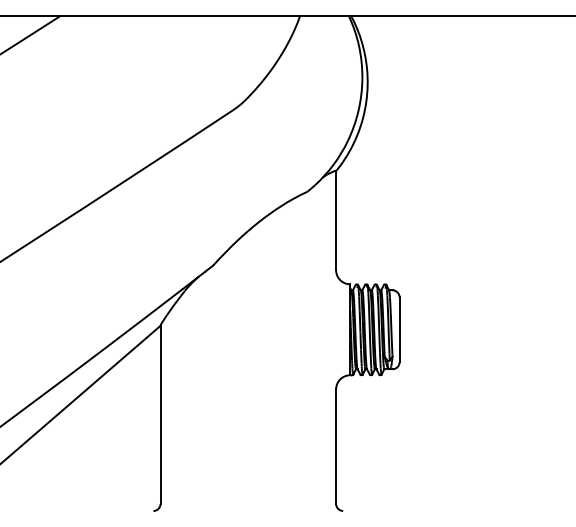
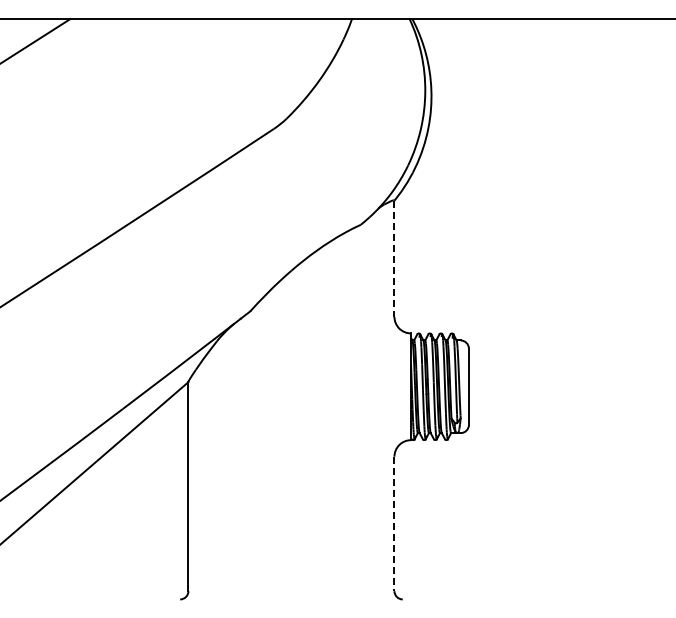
line: (336, 221) -> (394, 259), solid -> dashed
line: (336, 447) -> (394, 524), solid -> dashed

